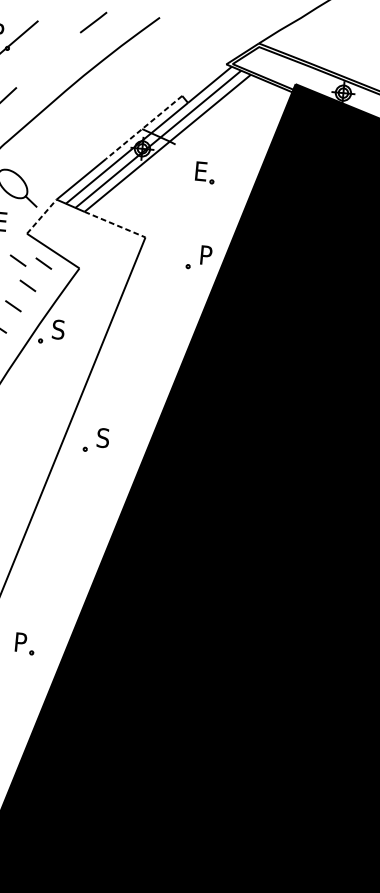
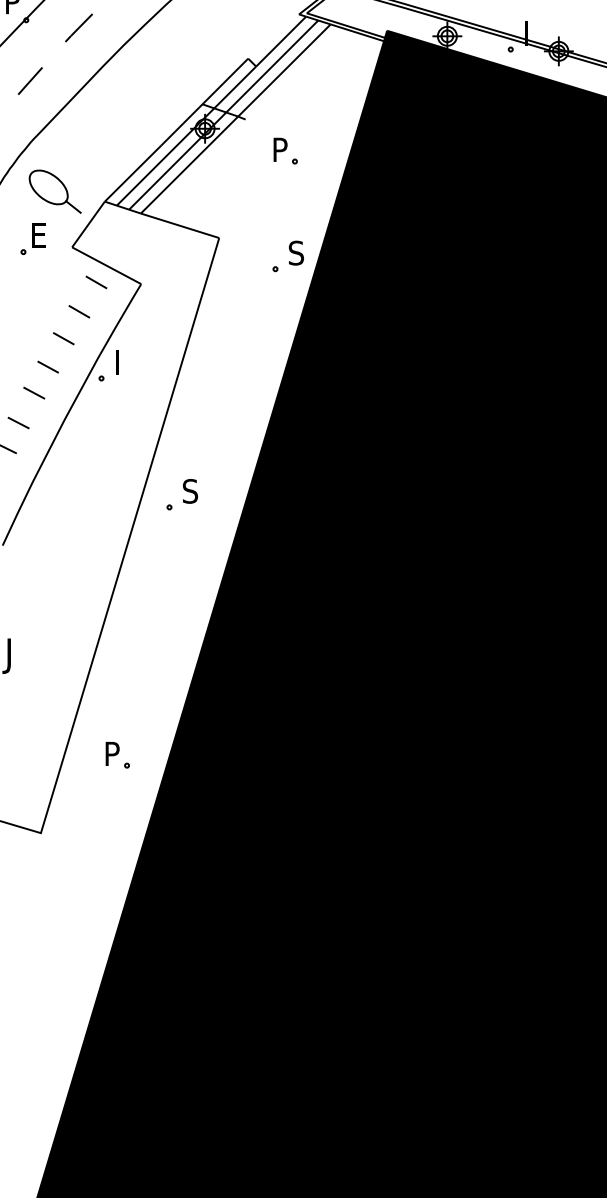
line: (48, 58) -> (78, 27), added
line: (143, 127) -> (204, 102), dashed -> solid
text: (201, 171) -> (280, 149), E -> P
line: (41, 216) -> (88, 224), dashed -> solid
line: (115, 224) -> (180, 225), dashed -> solid
text: (206, 254) -> (296, 252), P -> S
line: (18, 260) -> (64, 281), removed
text: (58, 329) -> (122, 362), S -> I

